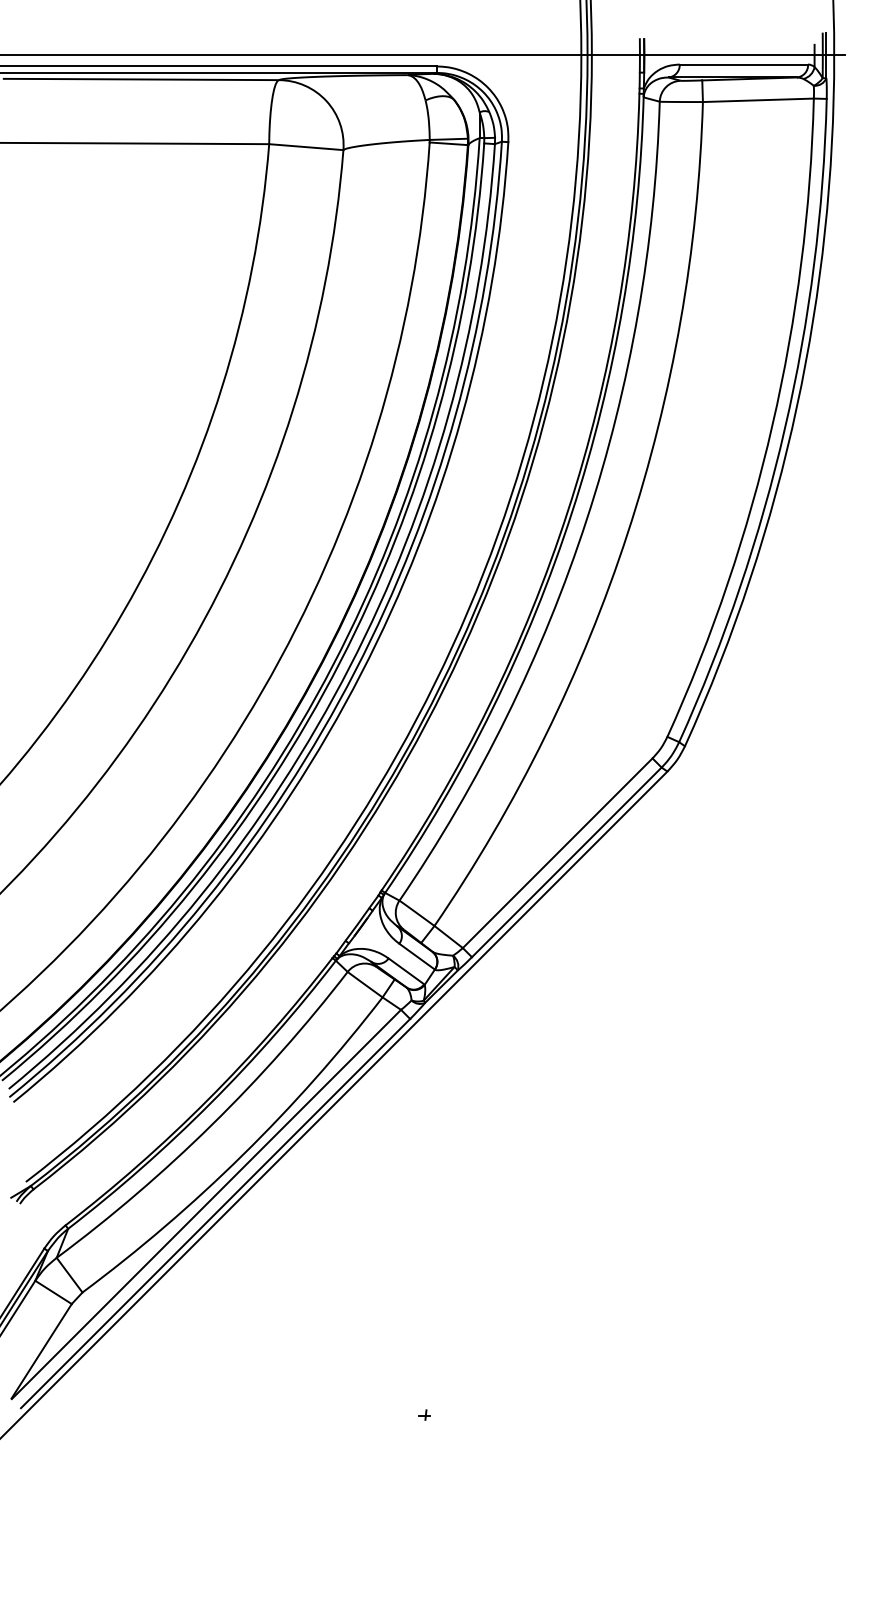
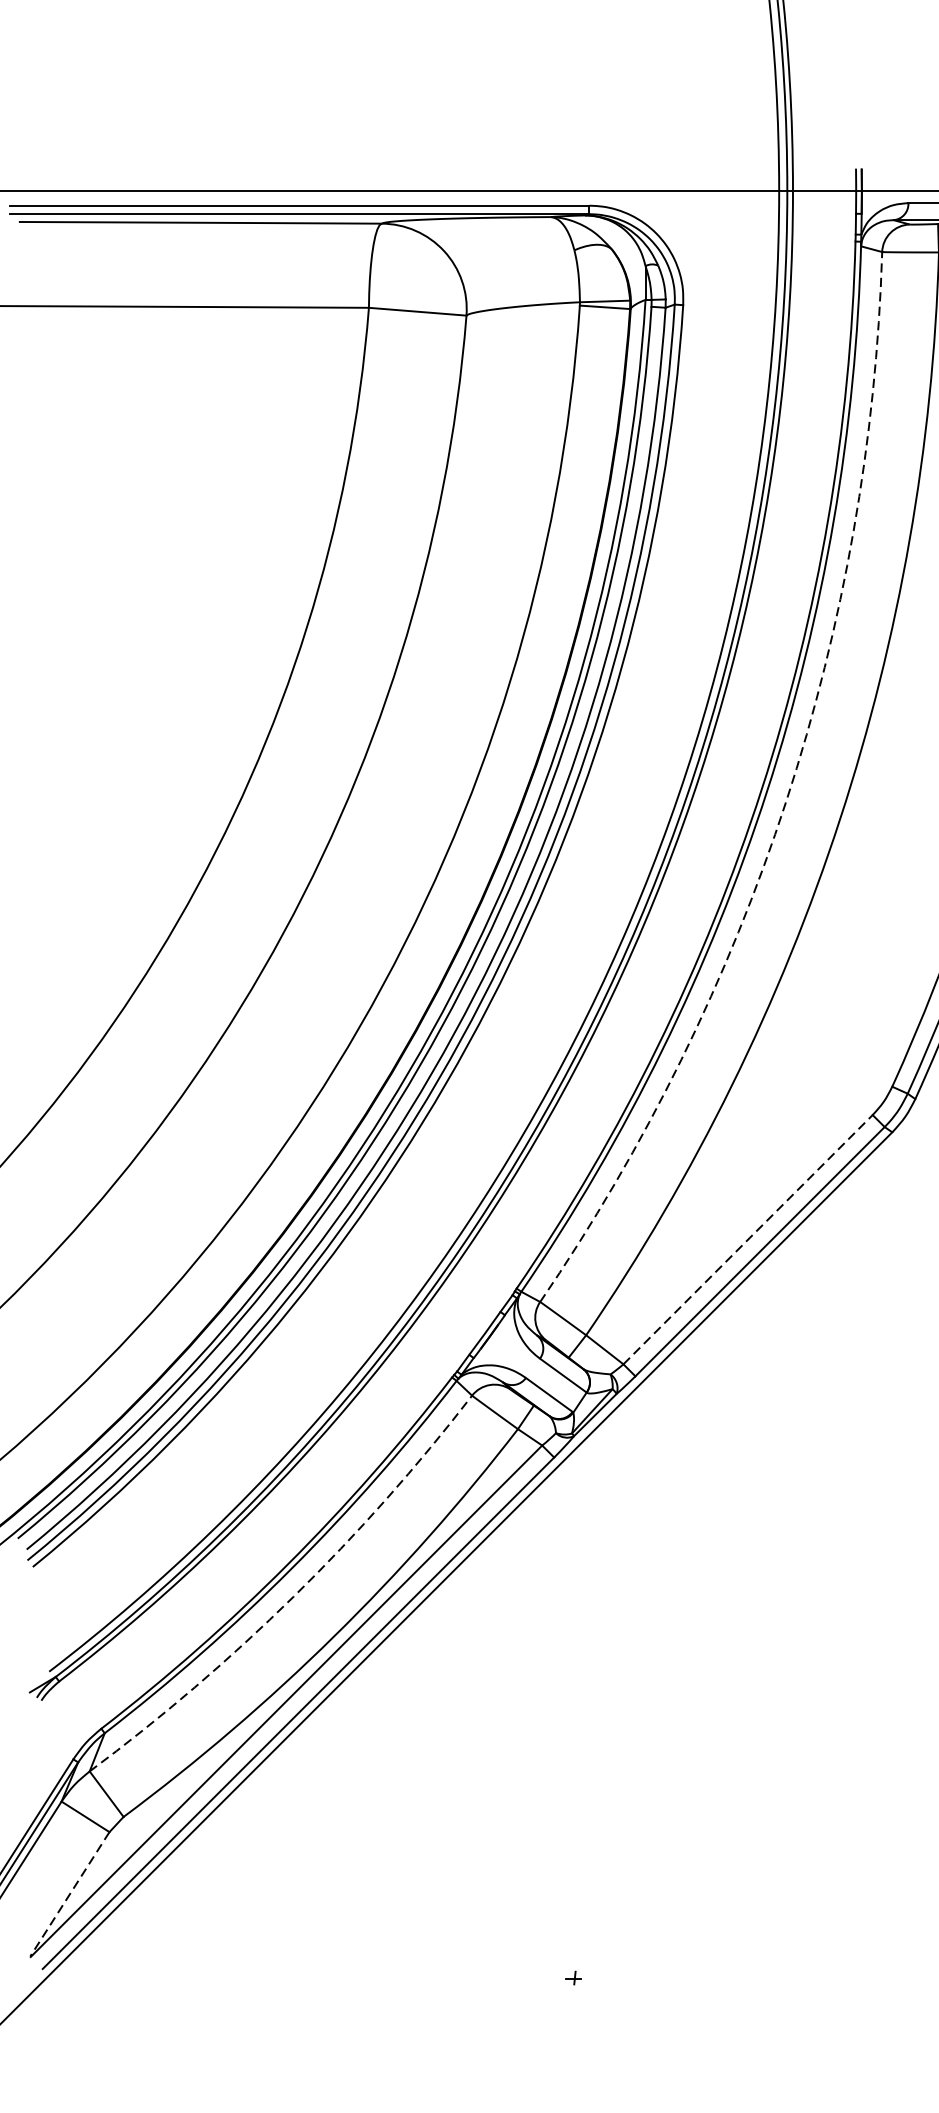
arc: (586, 519) -> (785, 801), solid -> dashed
line: (558, 852) -> (749, 1238), solid -> dashed
arc: (211, 1124) -> (293, 1596), solid -> dashed
line: (41, 1351) -> (69, 1894), solid -> dashed

